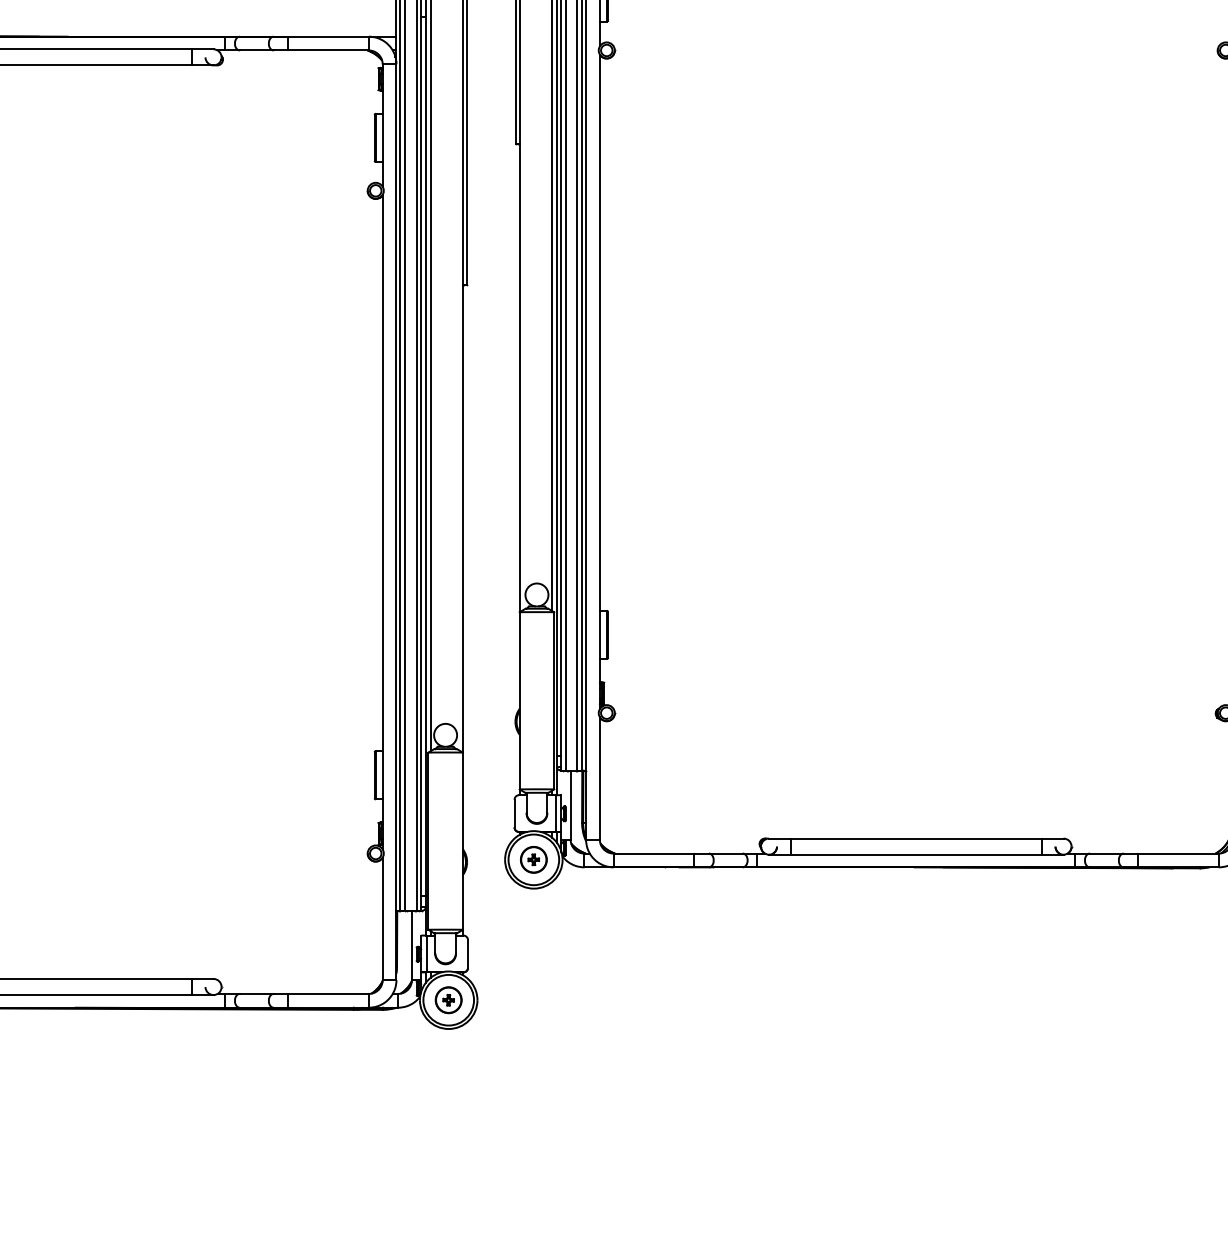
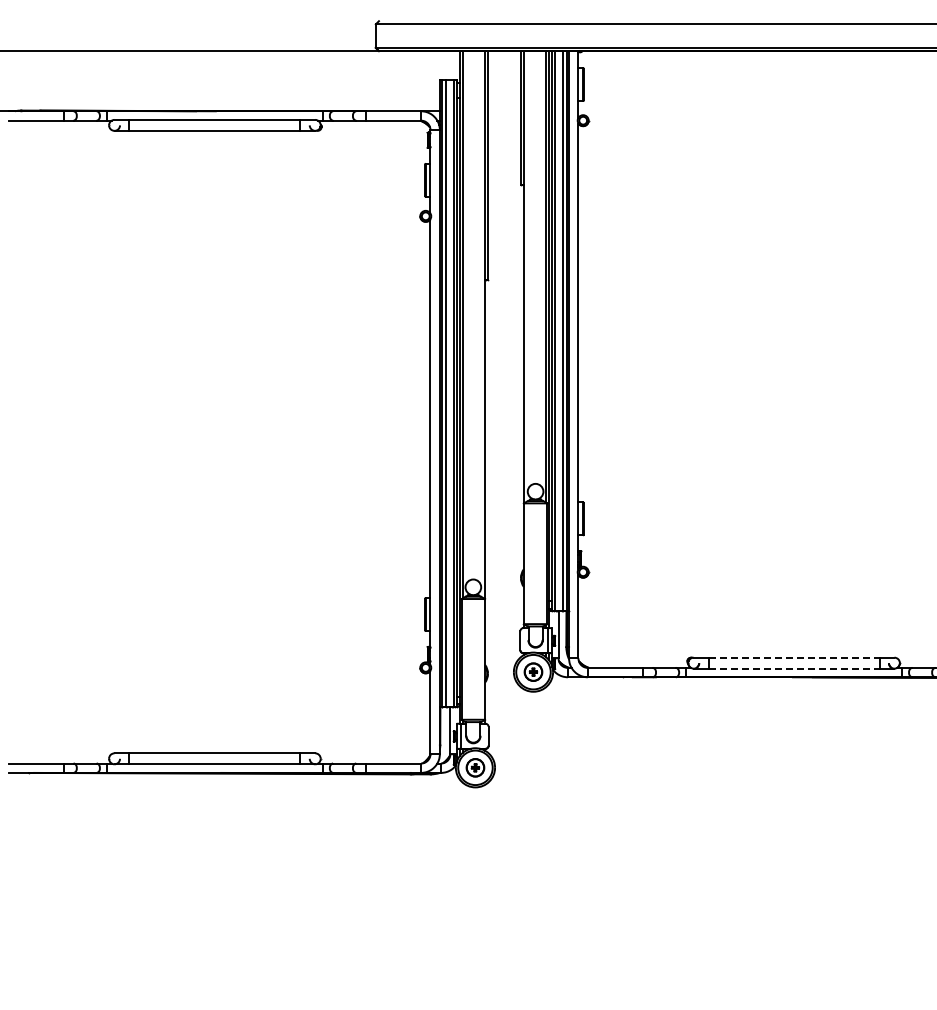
line: (916, 838) -> (794, 657), solid -> dashed
line: (916, 854) -> (794, 668), solid -> dashed

